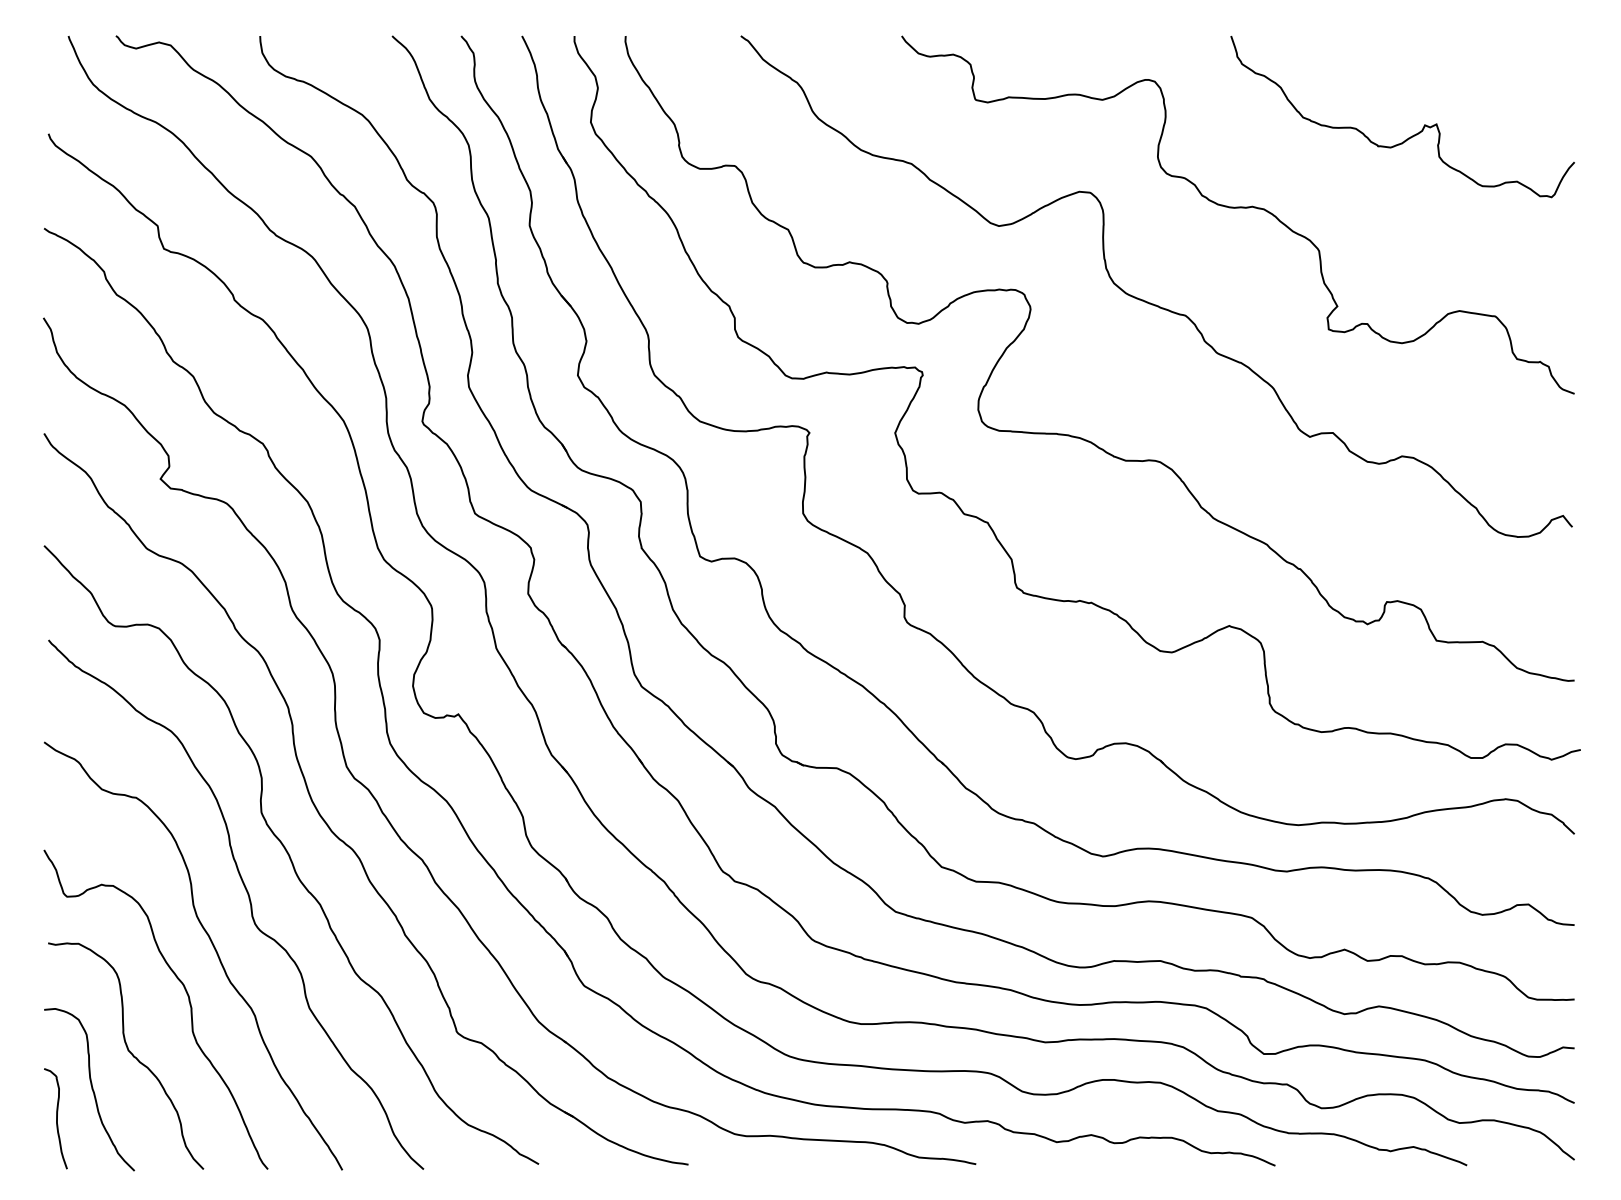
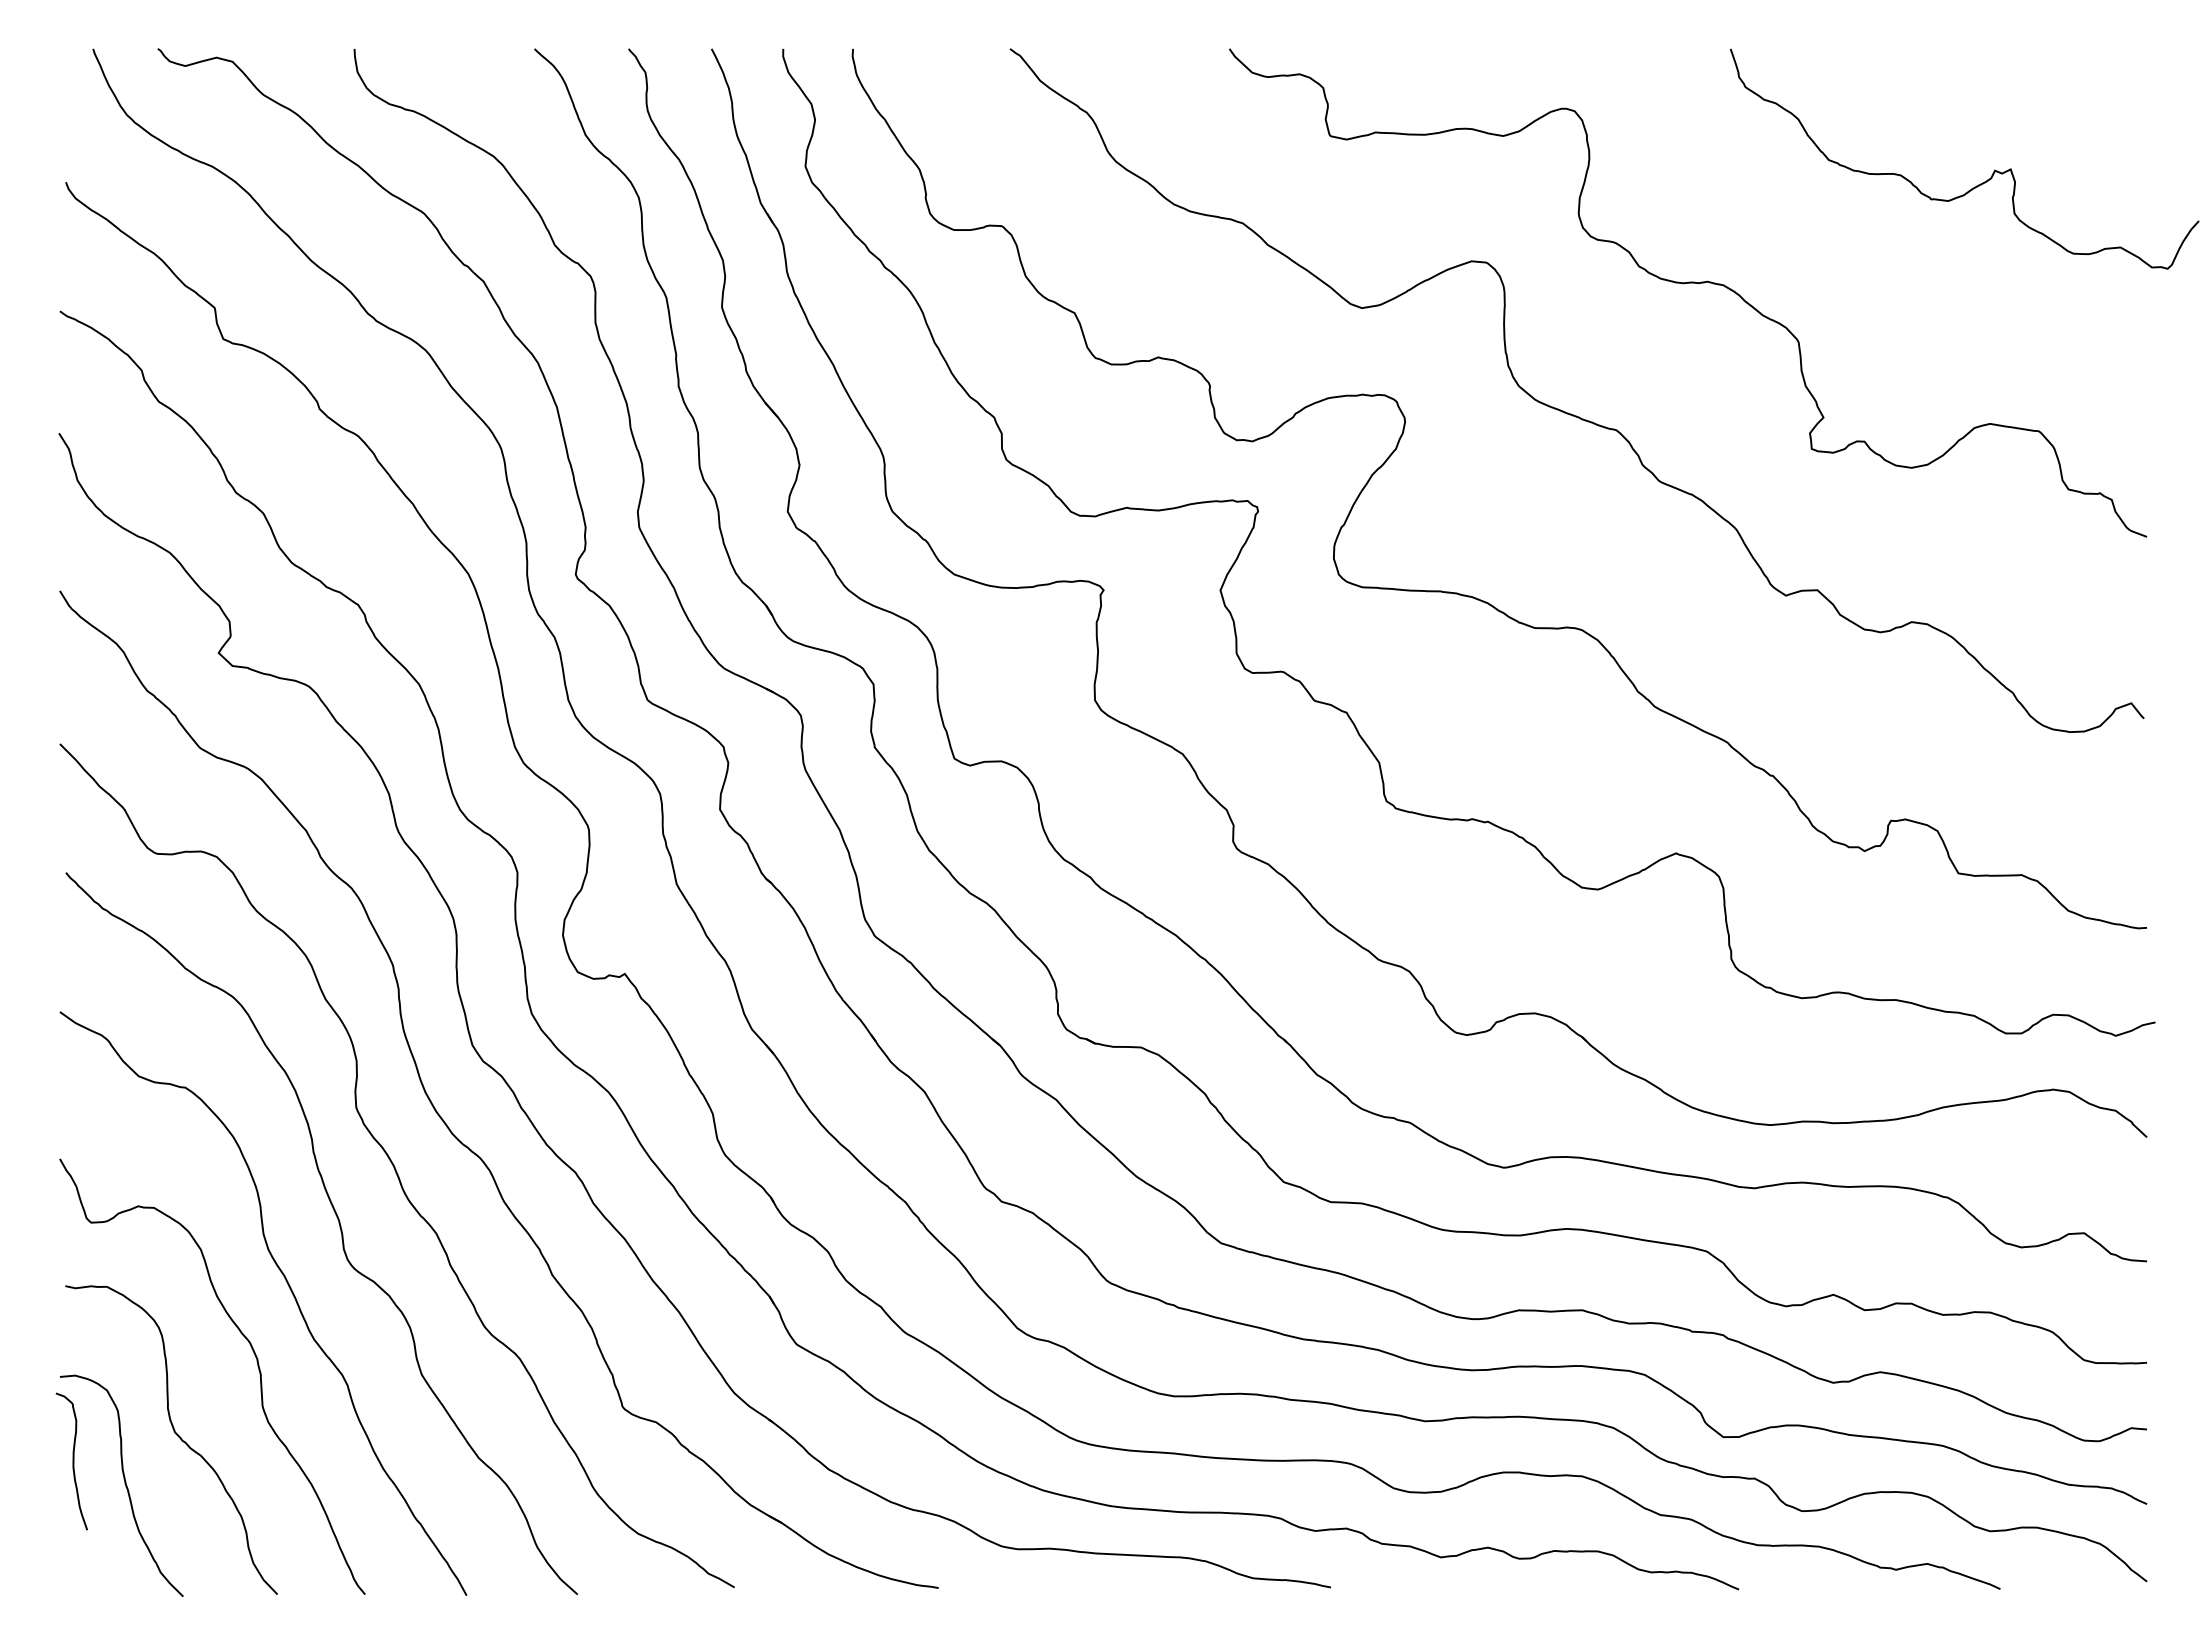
curve: (1412, 135) -> (1978, 184), moved
curve: (56, 1118) -> (72, 1461), moved

